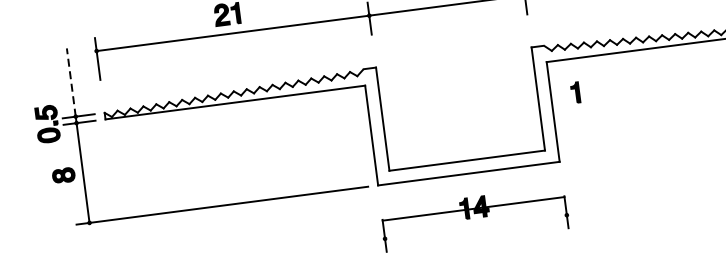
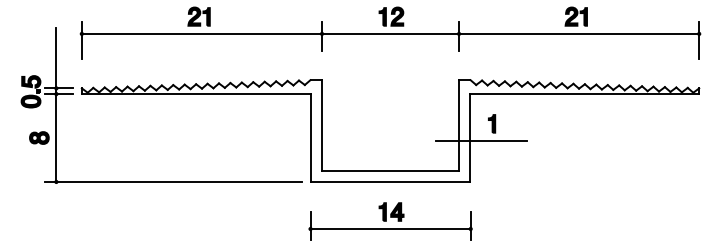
line: (71, 81) -> (56, 57), dashed -> solid
line: (566, 114) -> (481, 141), added
line: (473, 209) -> (390, 229), moved

